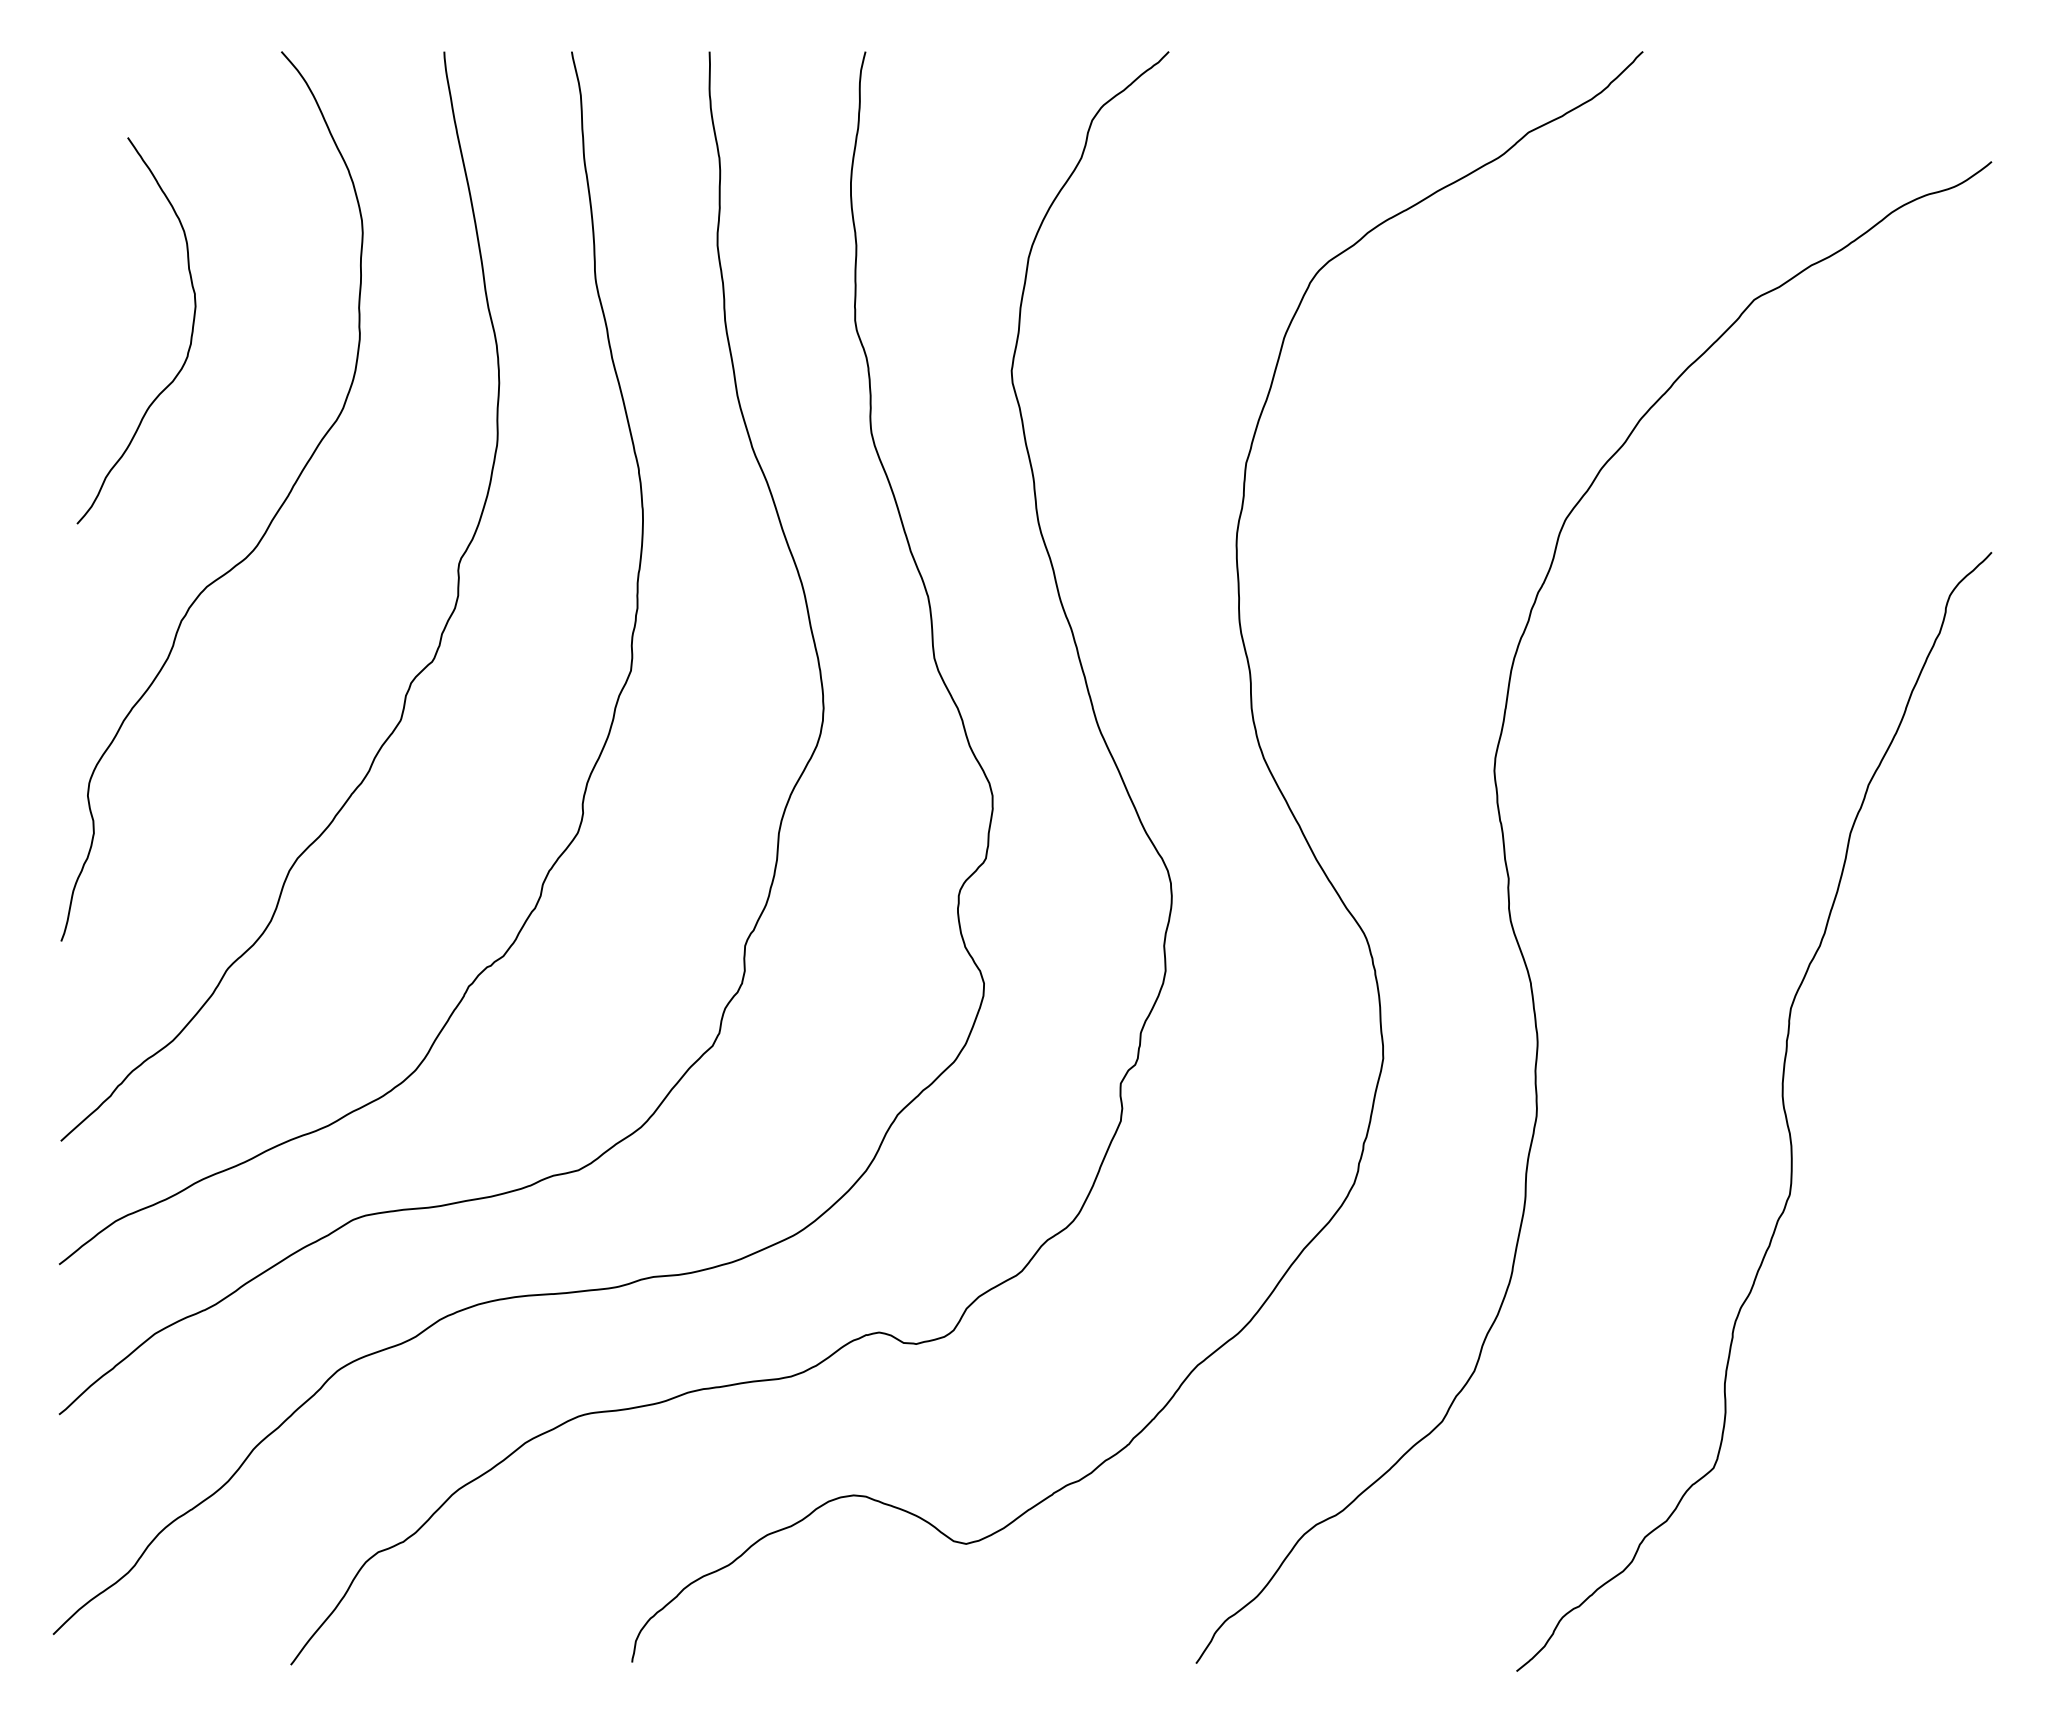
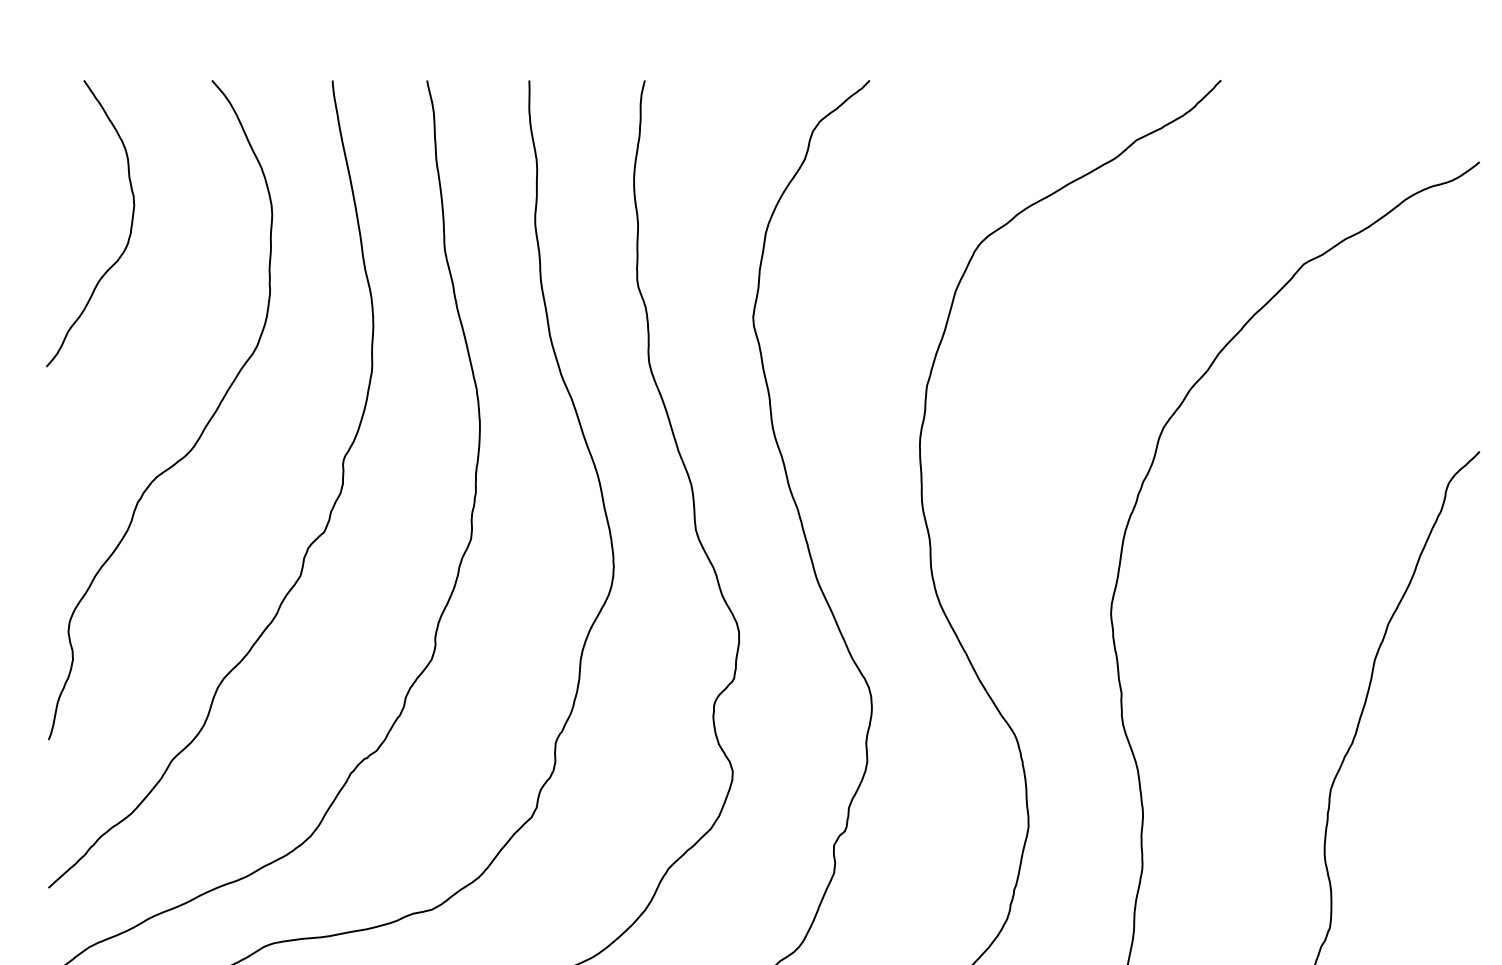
curve: (190, 336) -> (130, 227), moved

